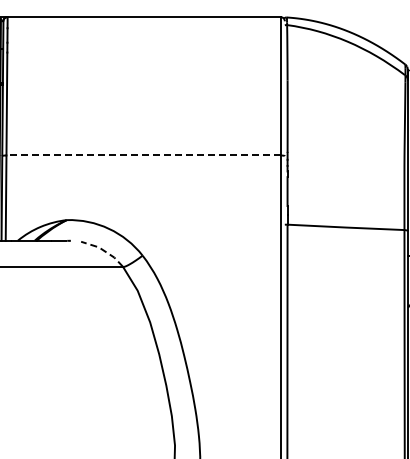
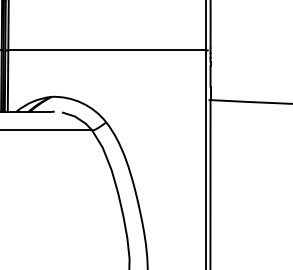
line: (143, 155) -> (106, 50), dashed -> solid
line: (103, 250) -> (78, 118), dashed -> solid

